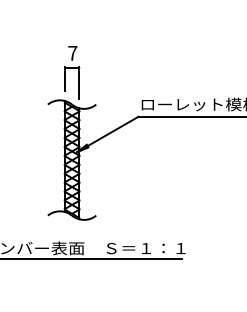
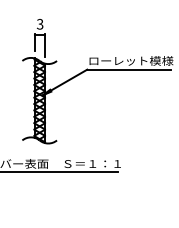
text: (71, 53) -> (39, 24), 7 -> 3

